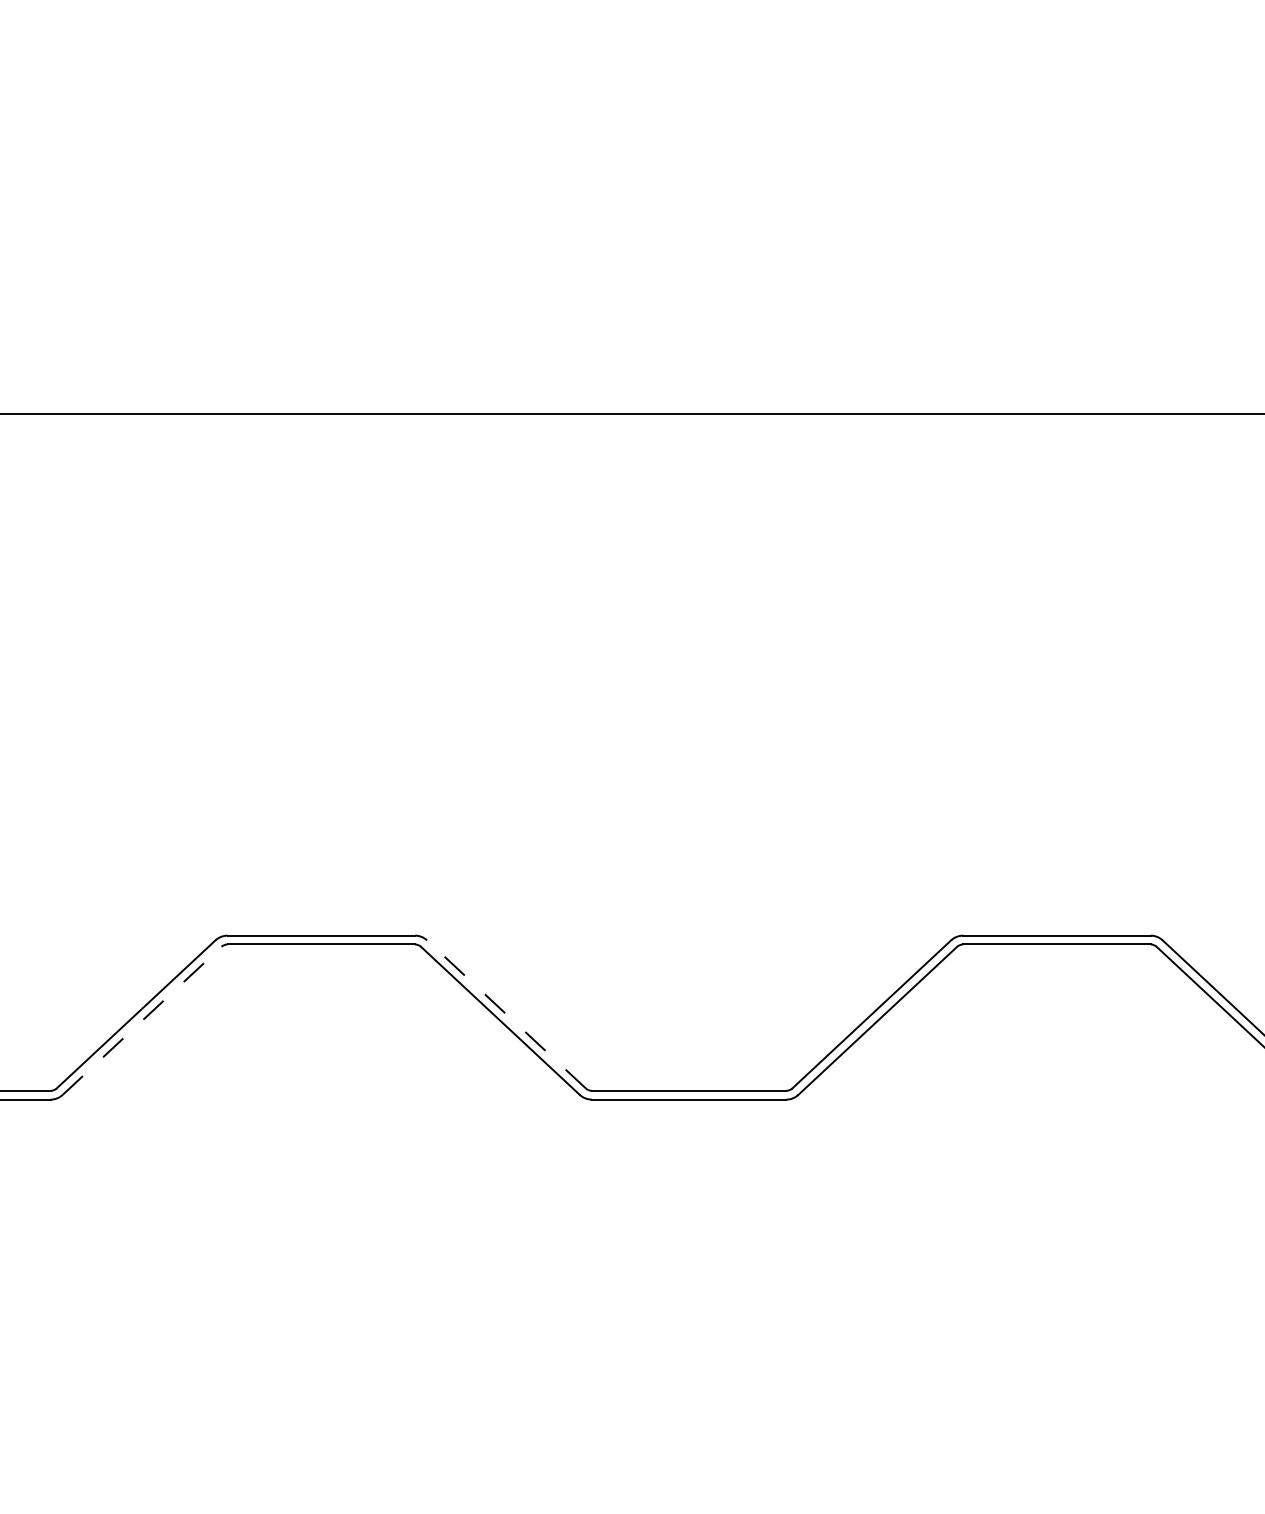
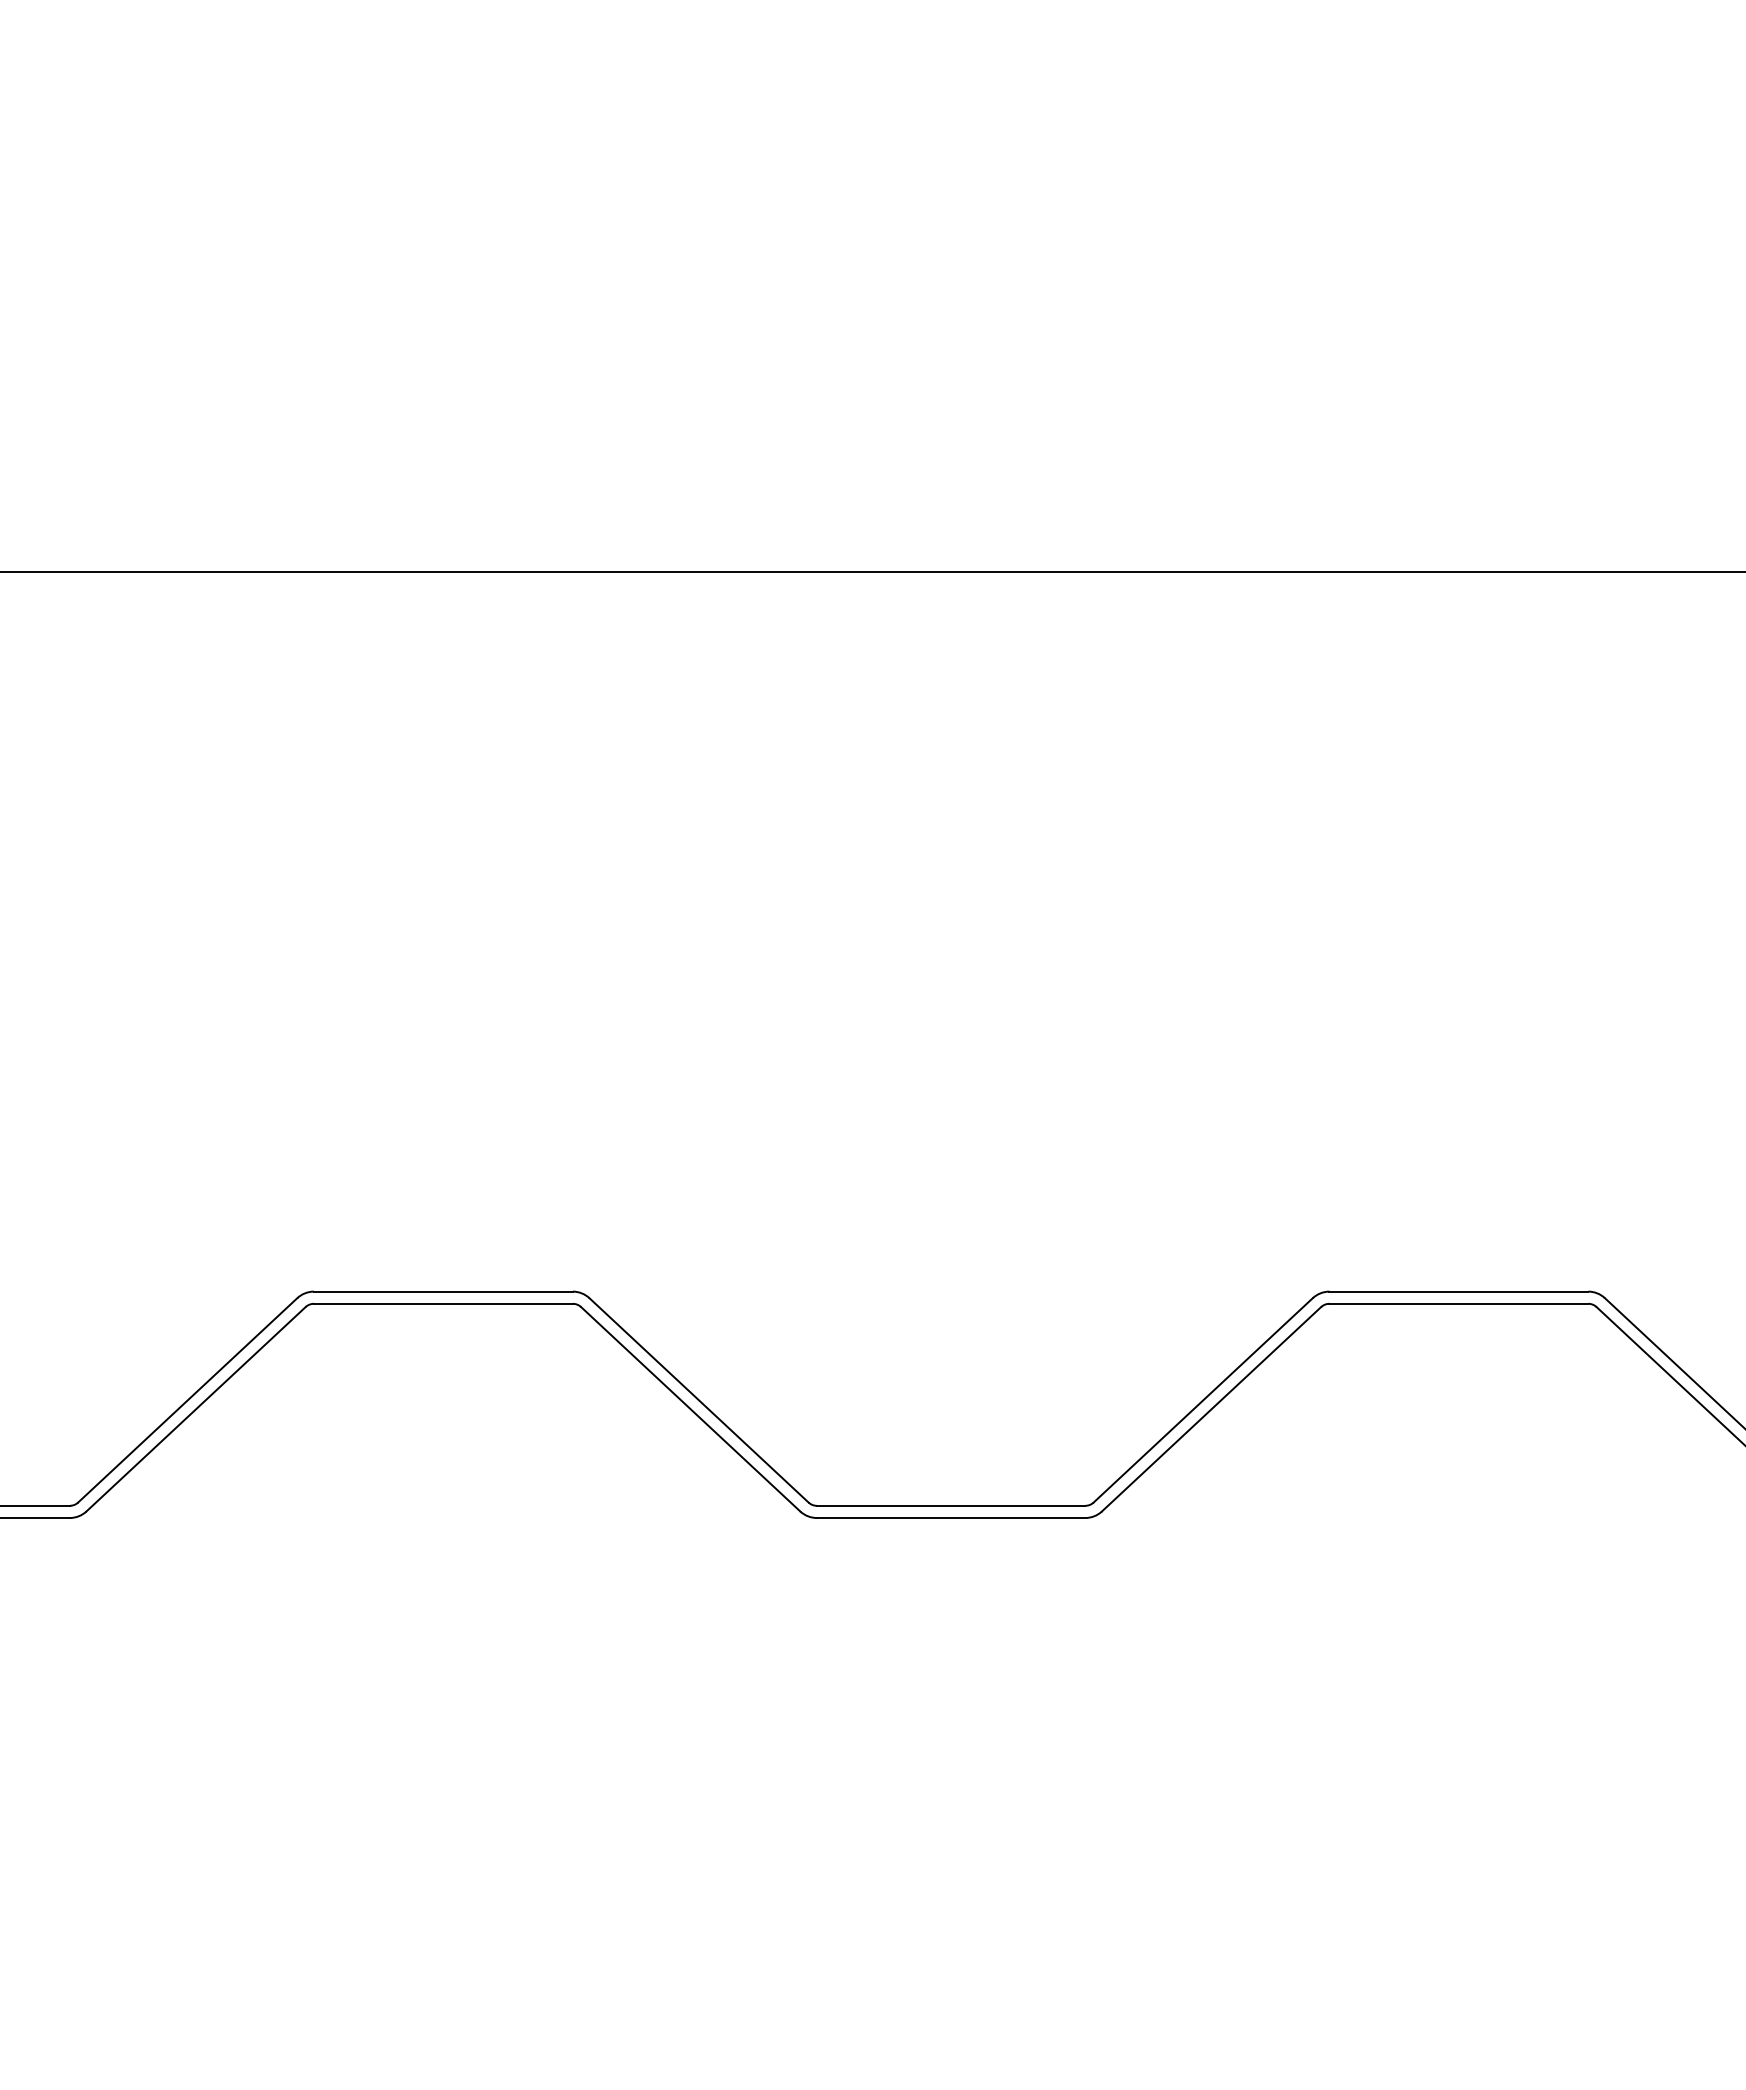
line: (506, 1014) -> (699, 1400), dashed -> solid
line: (142, 1021) -> (196, 1409), dashed -> solid

